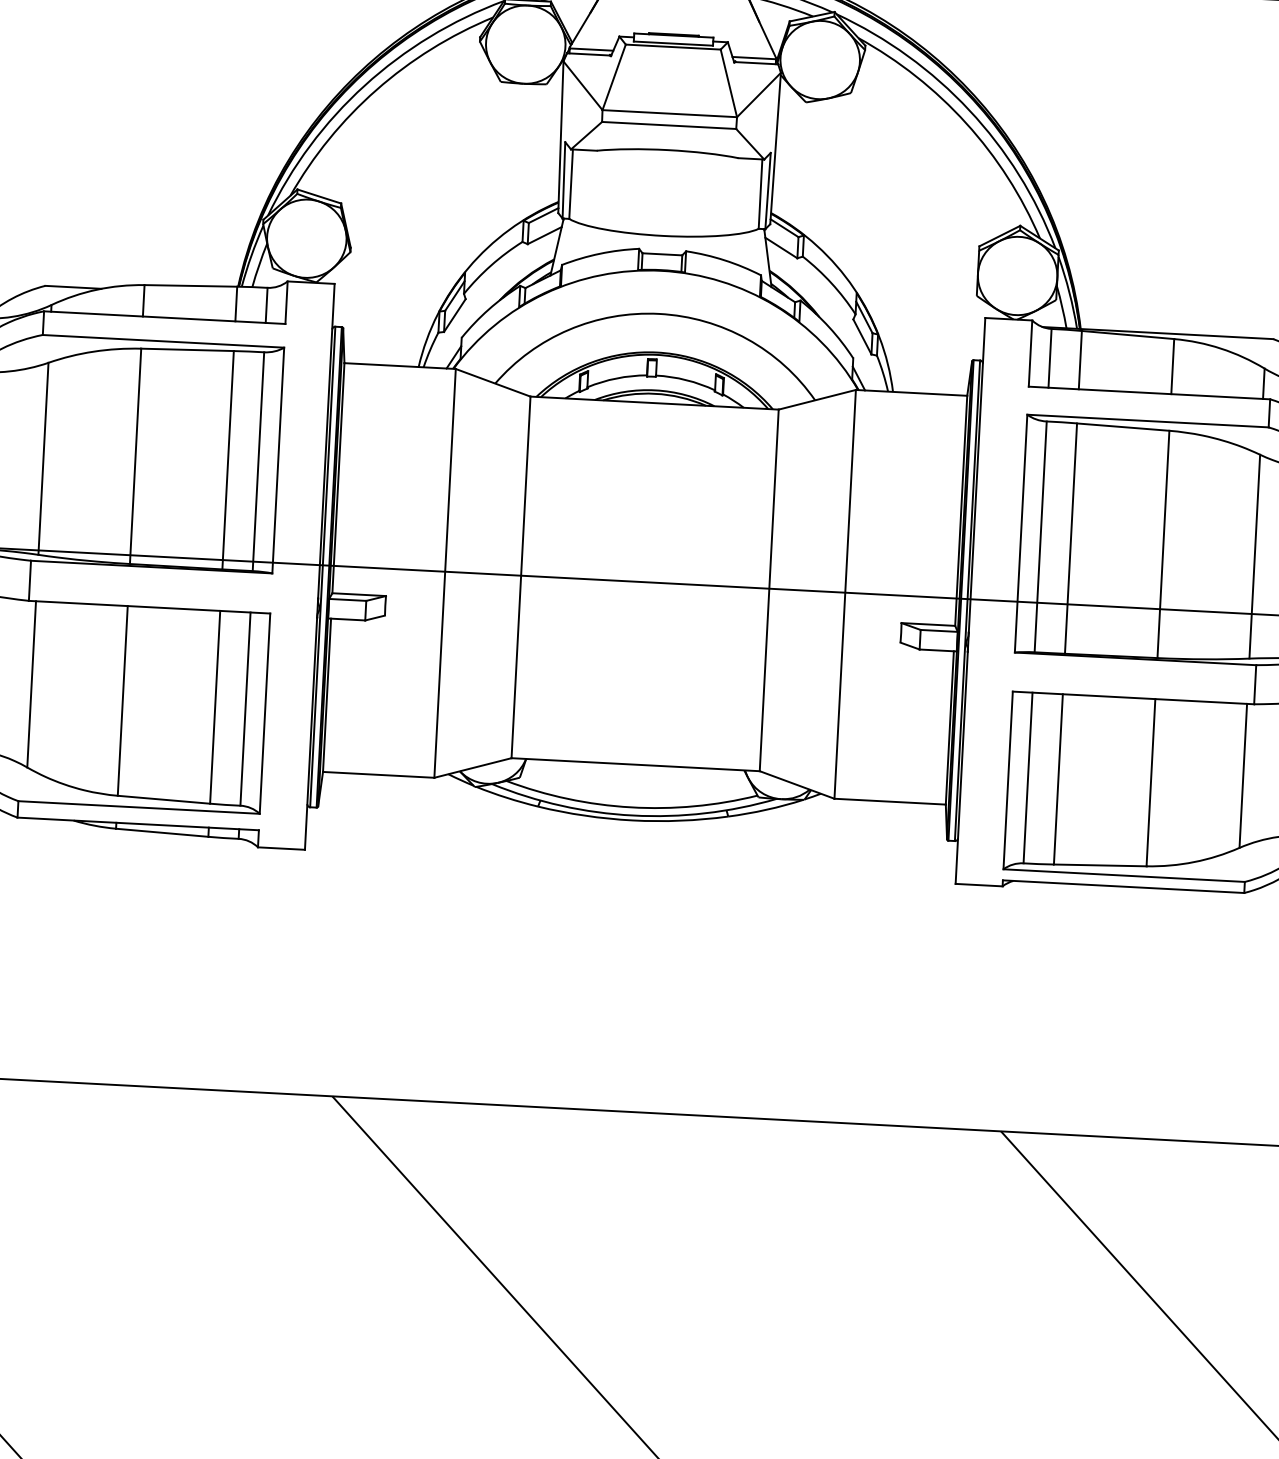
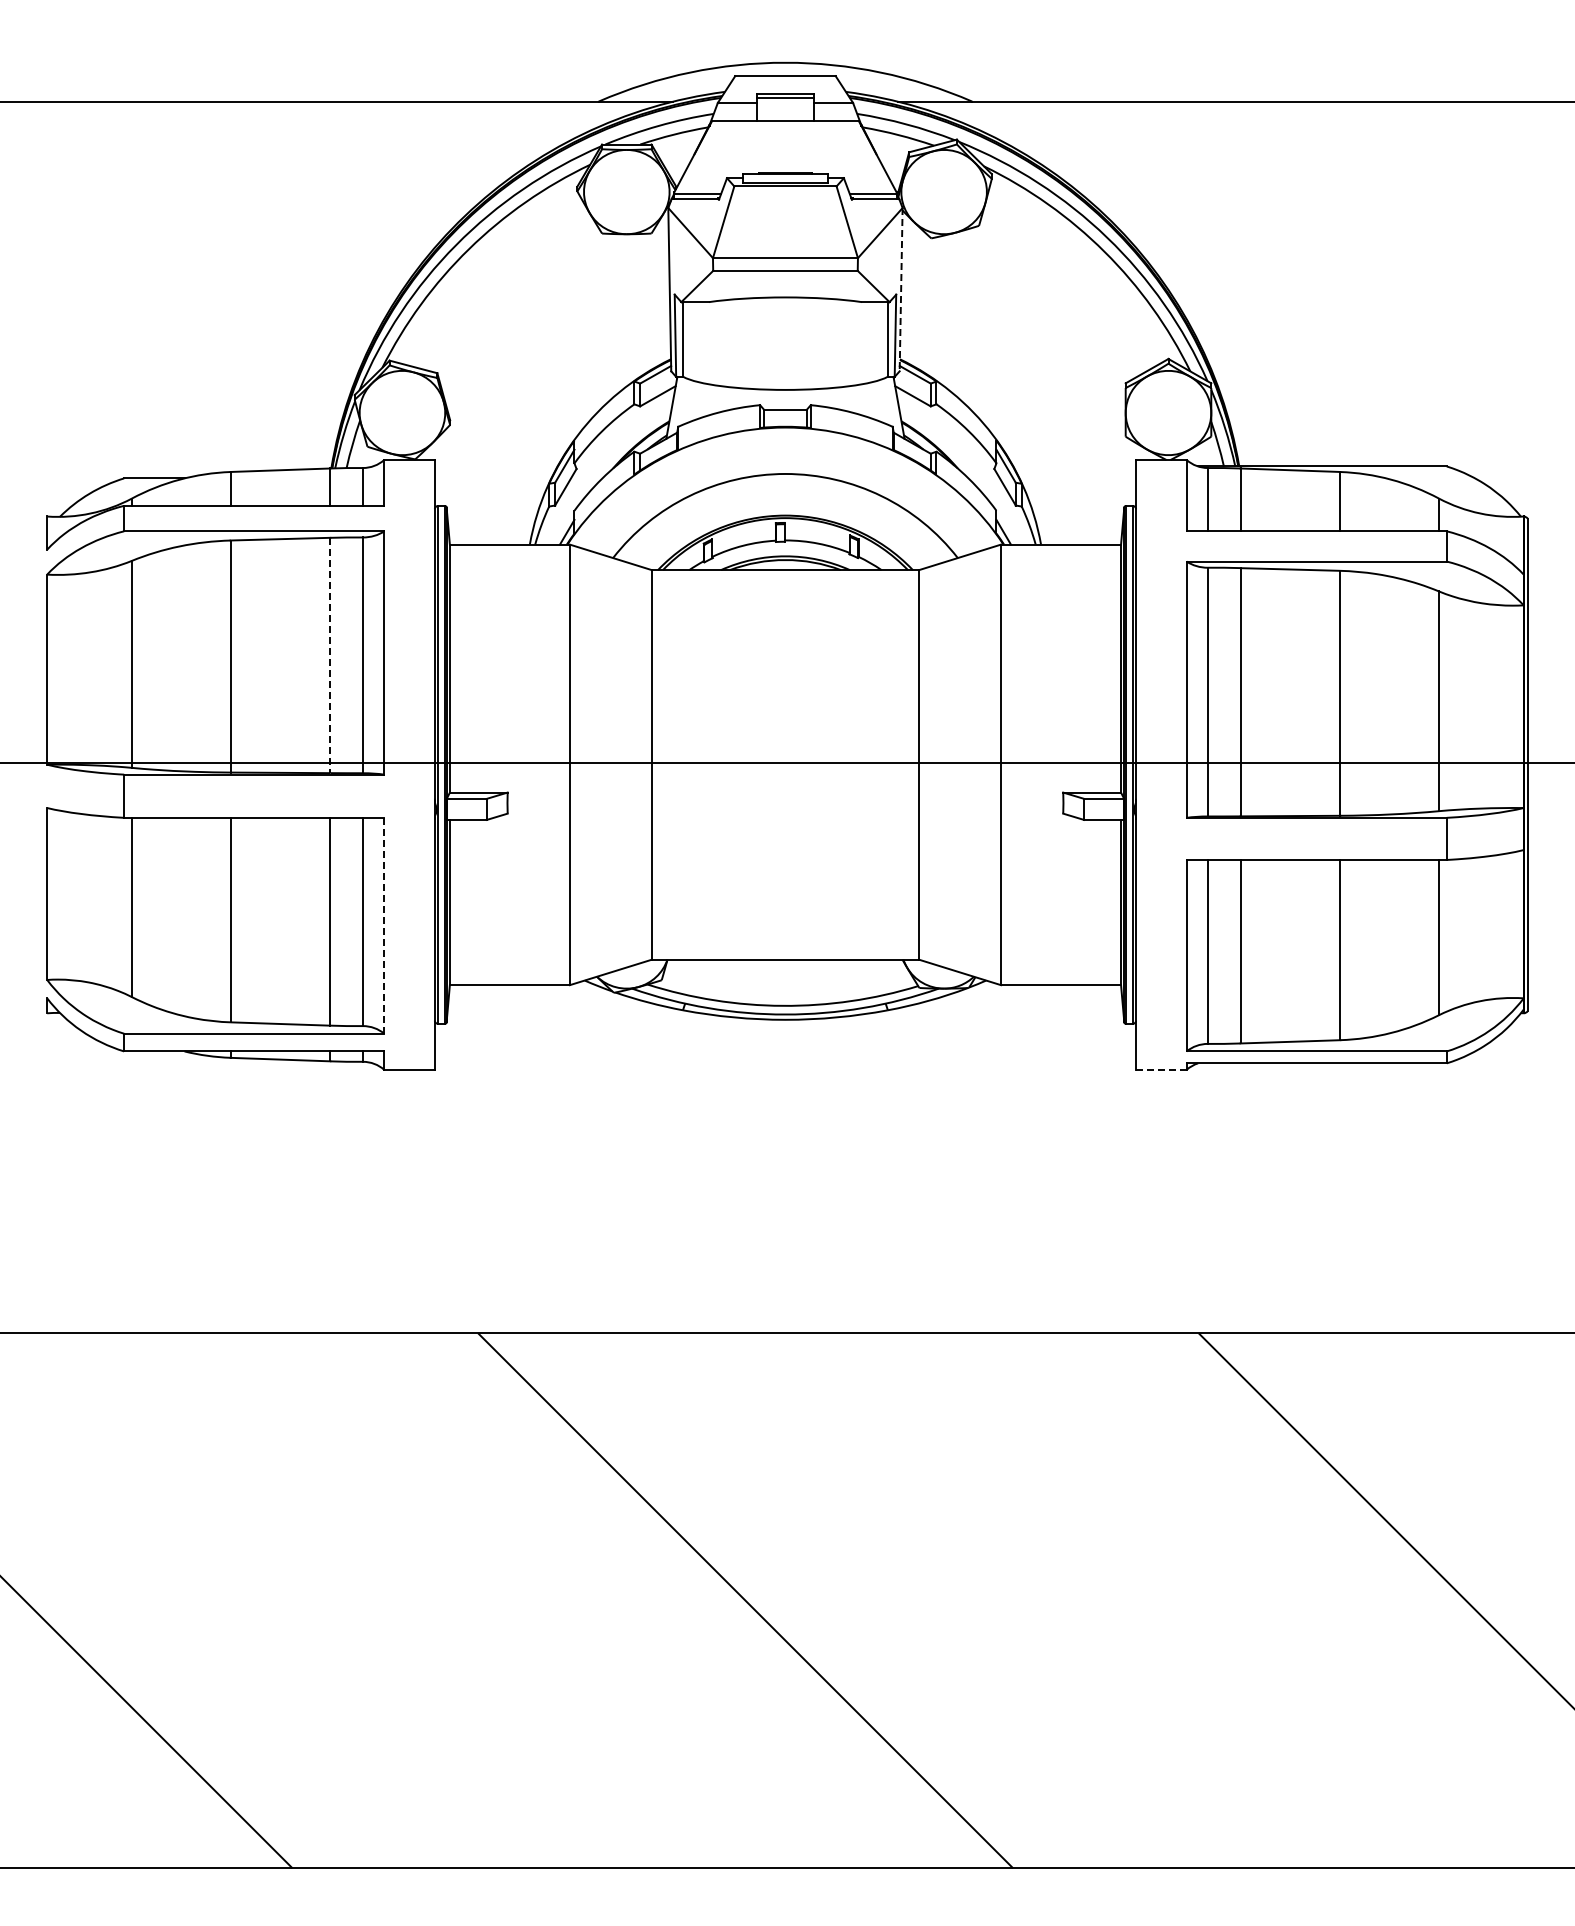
line: (775, 148) -> (901, 289), solid -> dashed
line: (228, 460) -> (330, 655), solid -> dashed
line: (265, 713) -> (384, 925), solid -> dashed
line: (978, 884) -> (1160, 1069), solid -> dashed

